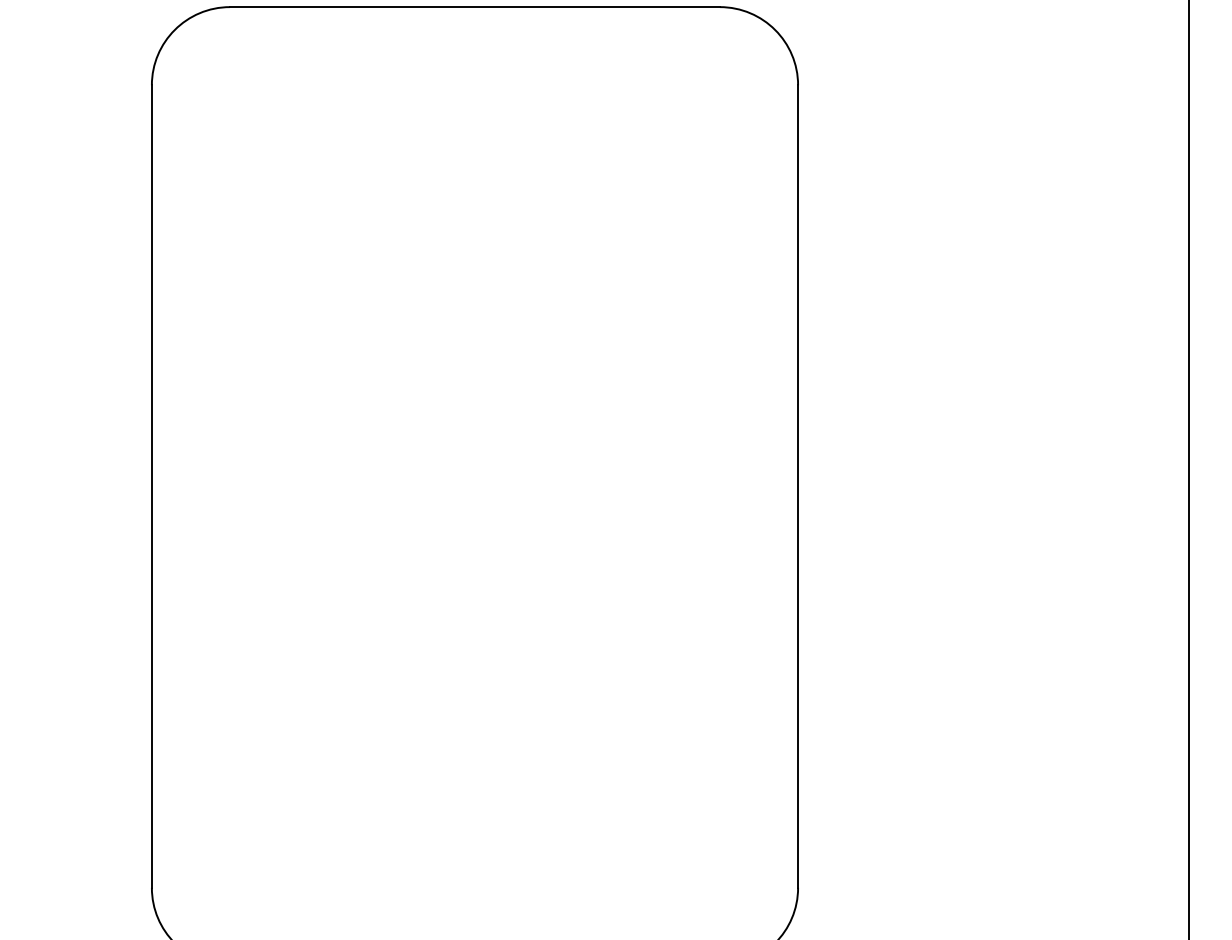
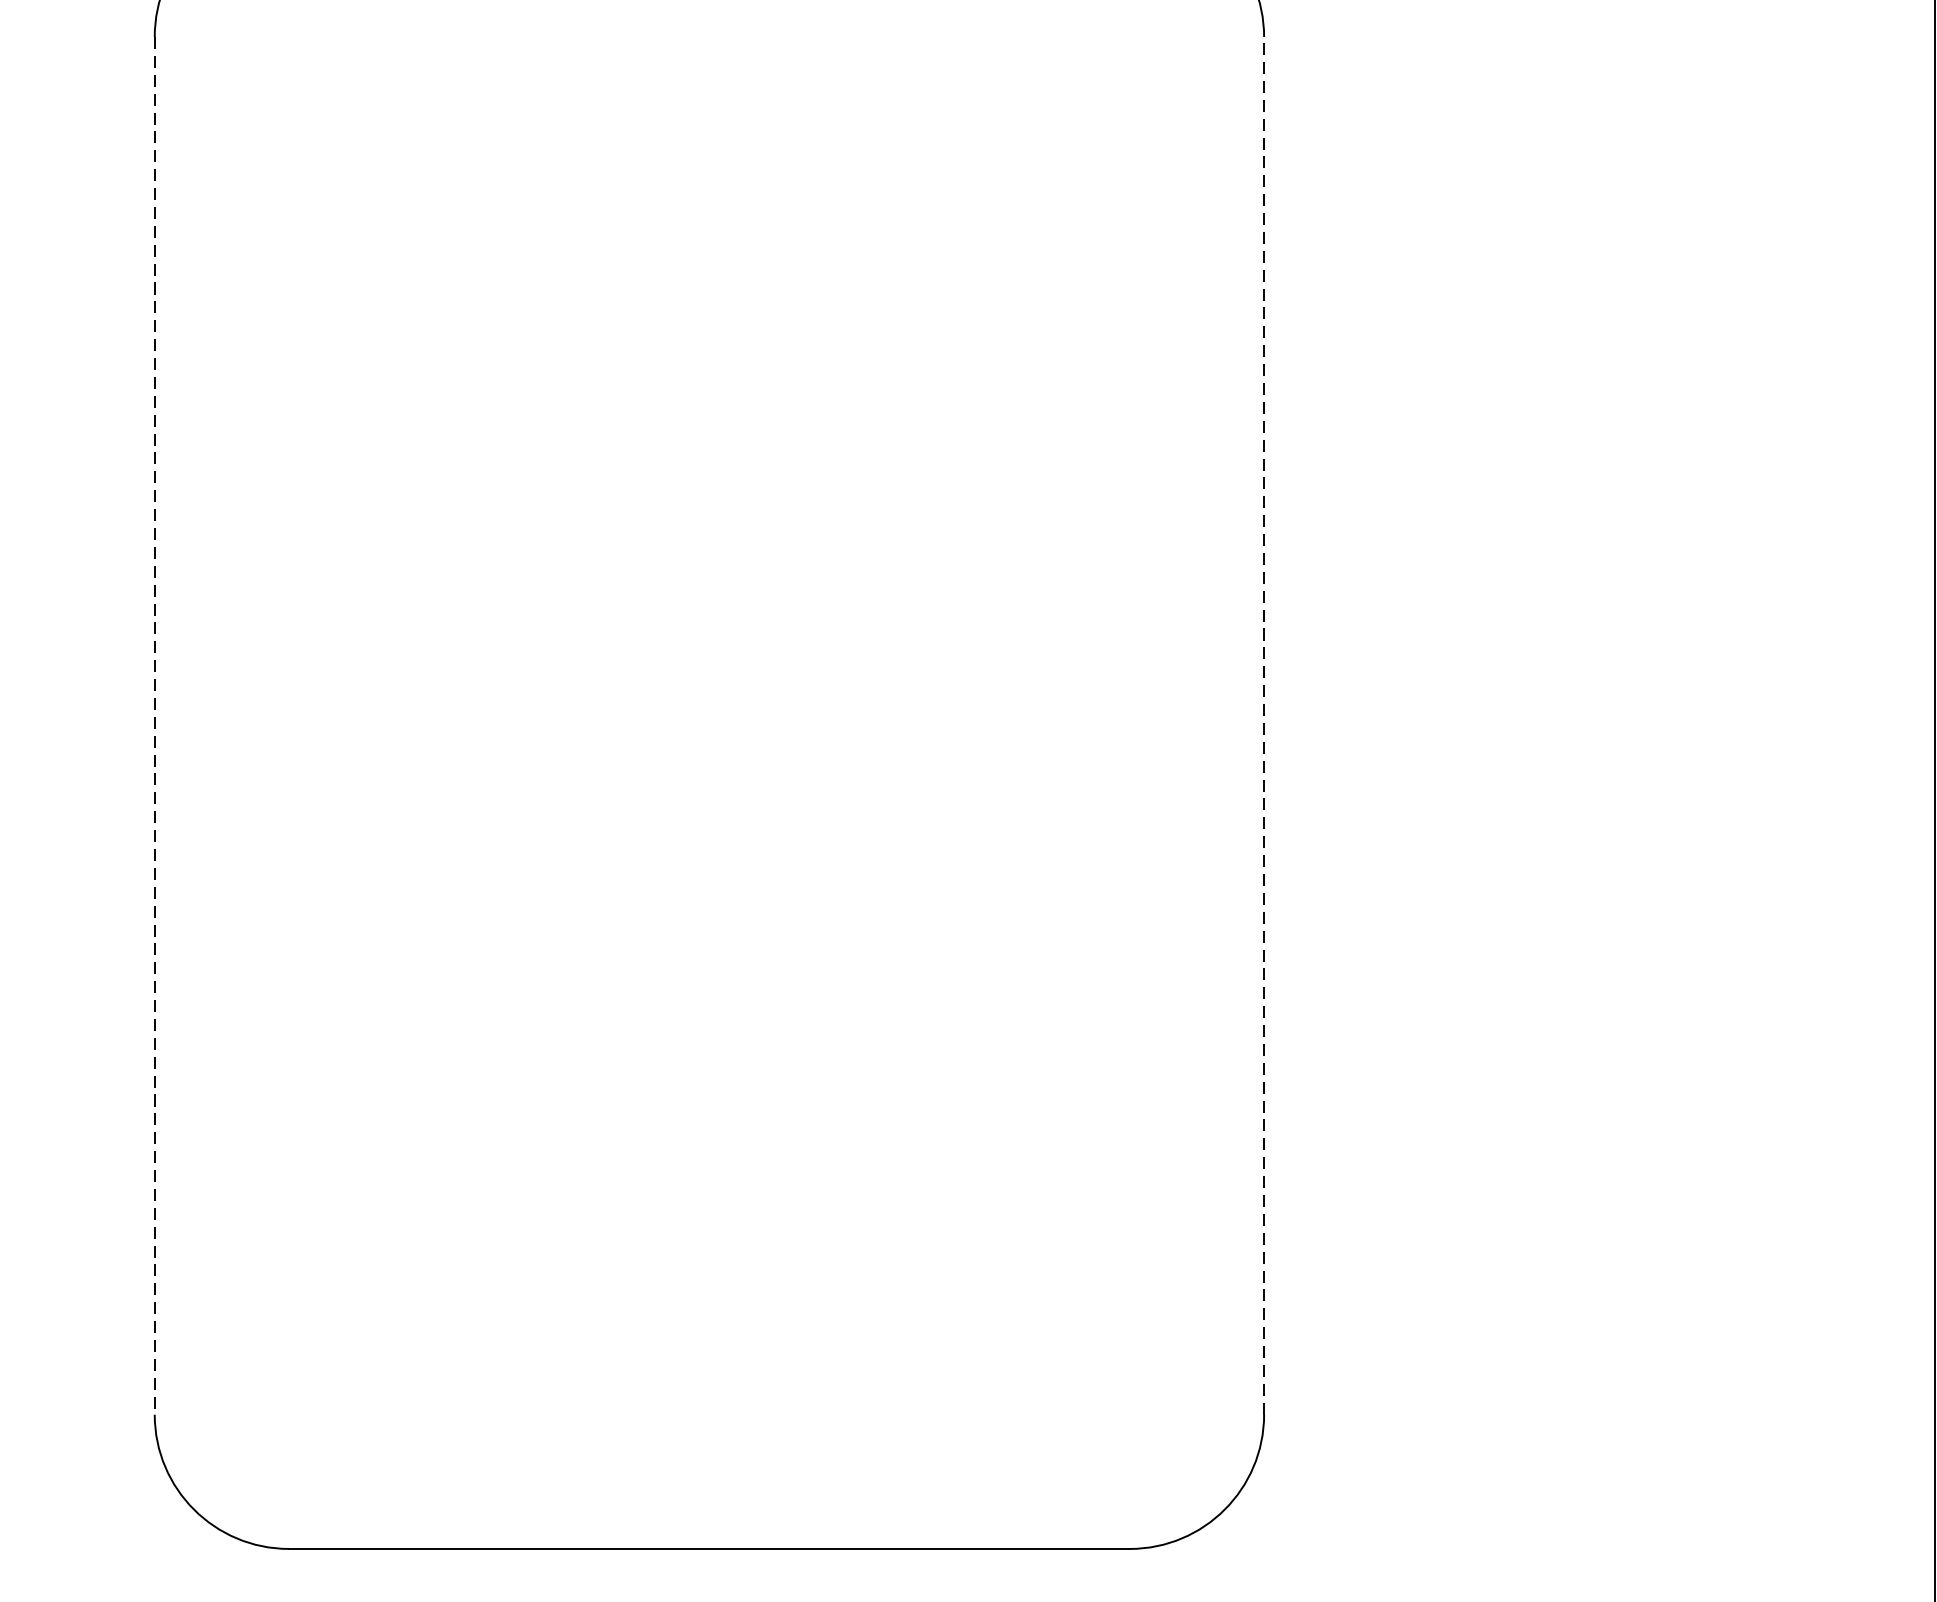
line: (798, 486) -> (1264, 725), solid -> dashed
line: (151, 487) -> (154, 727), solid -> dashed

